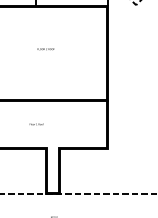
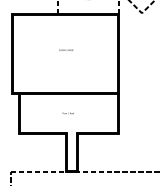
text: (35, 124) -> (67, 113), moved

